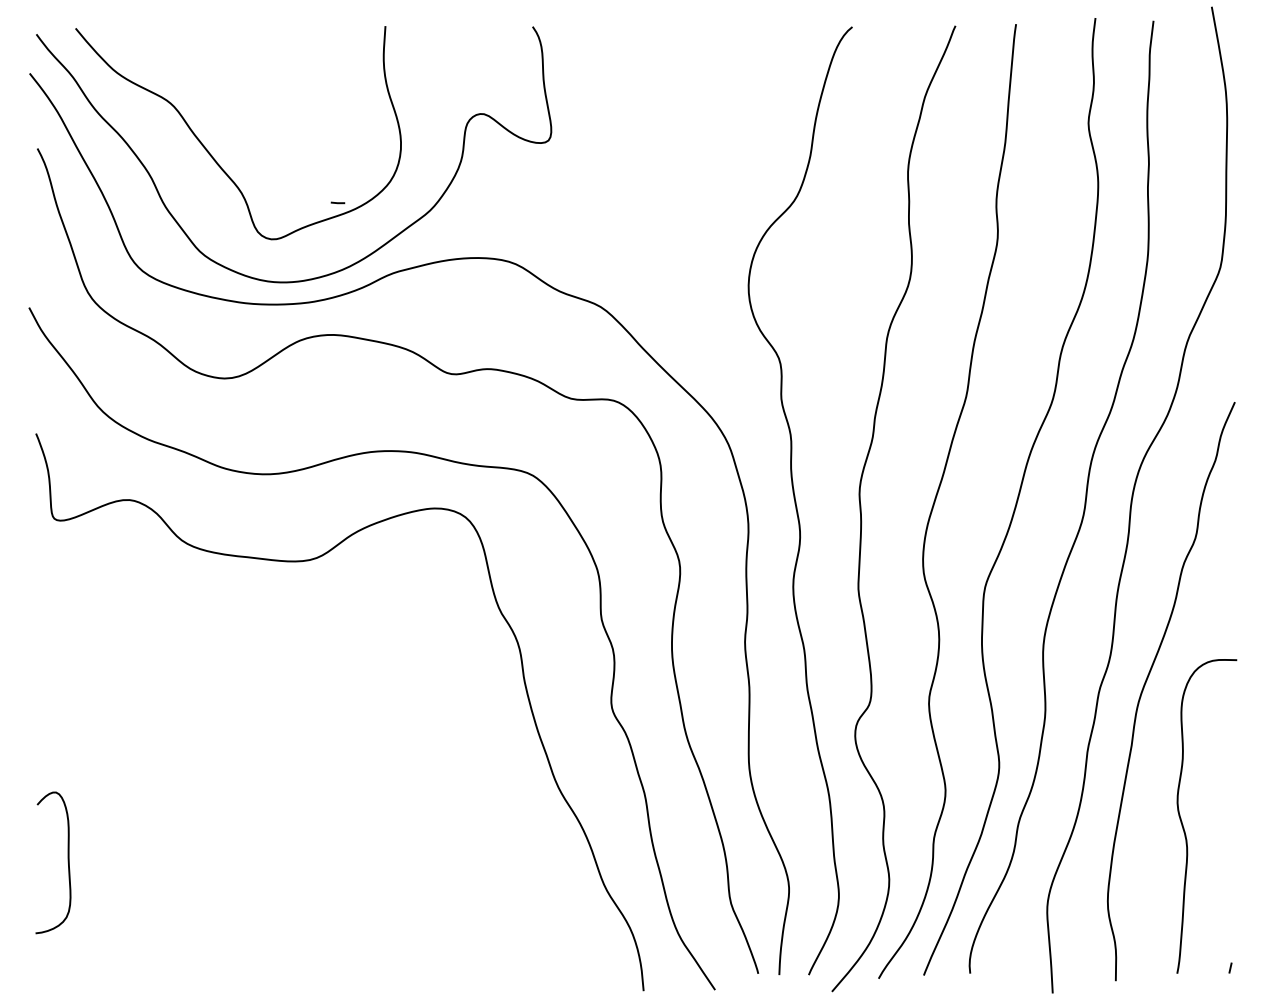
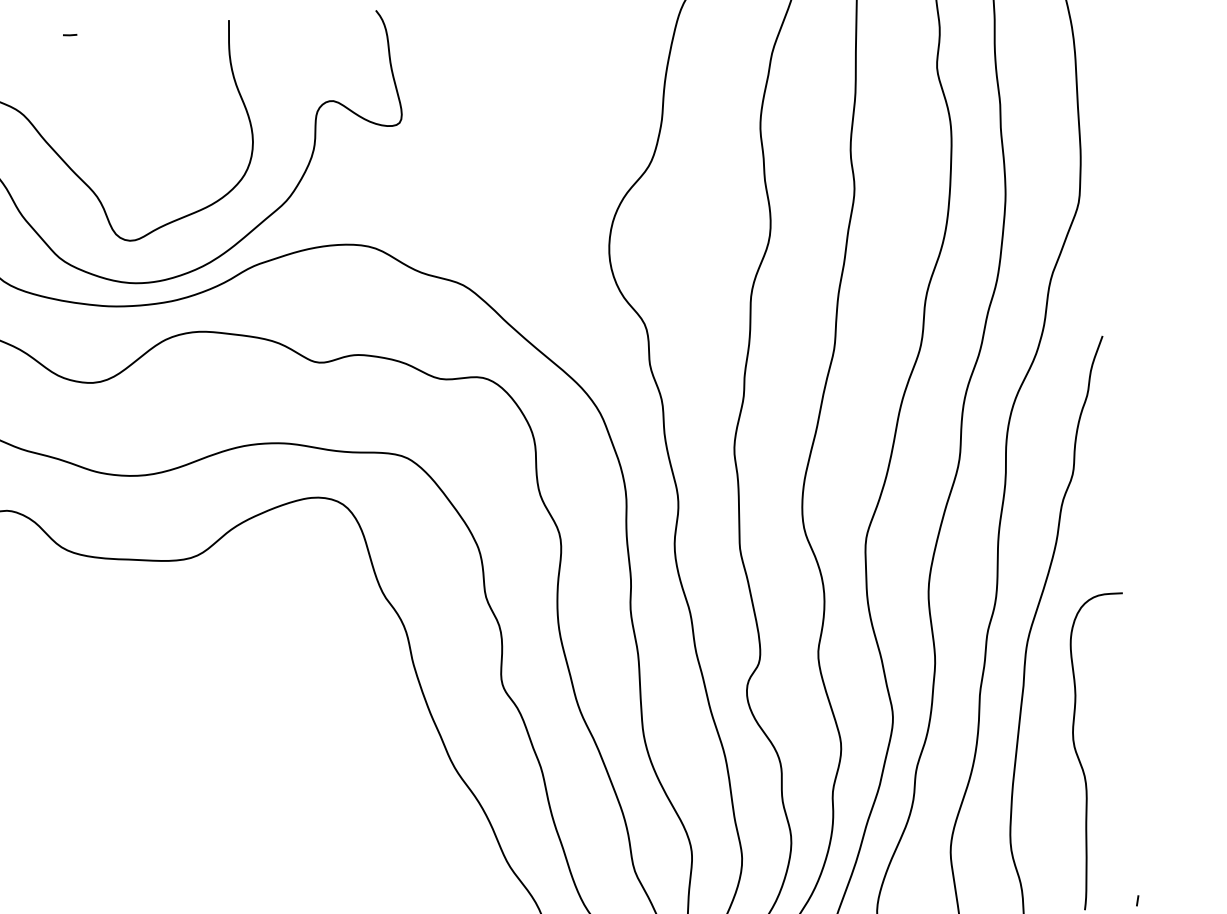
line: (337, 202) -> (69, 34), moved

